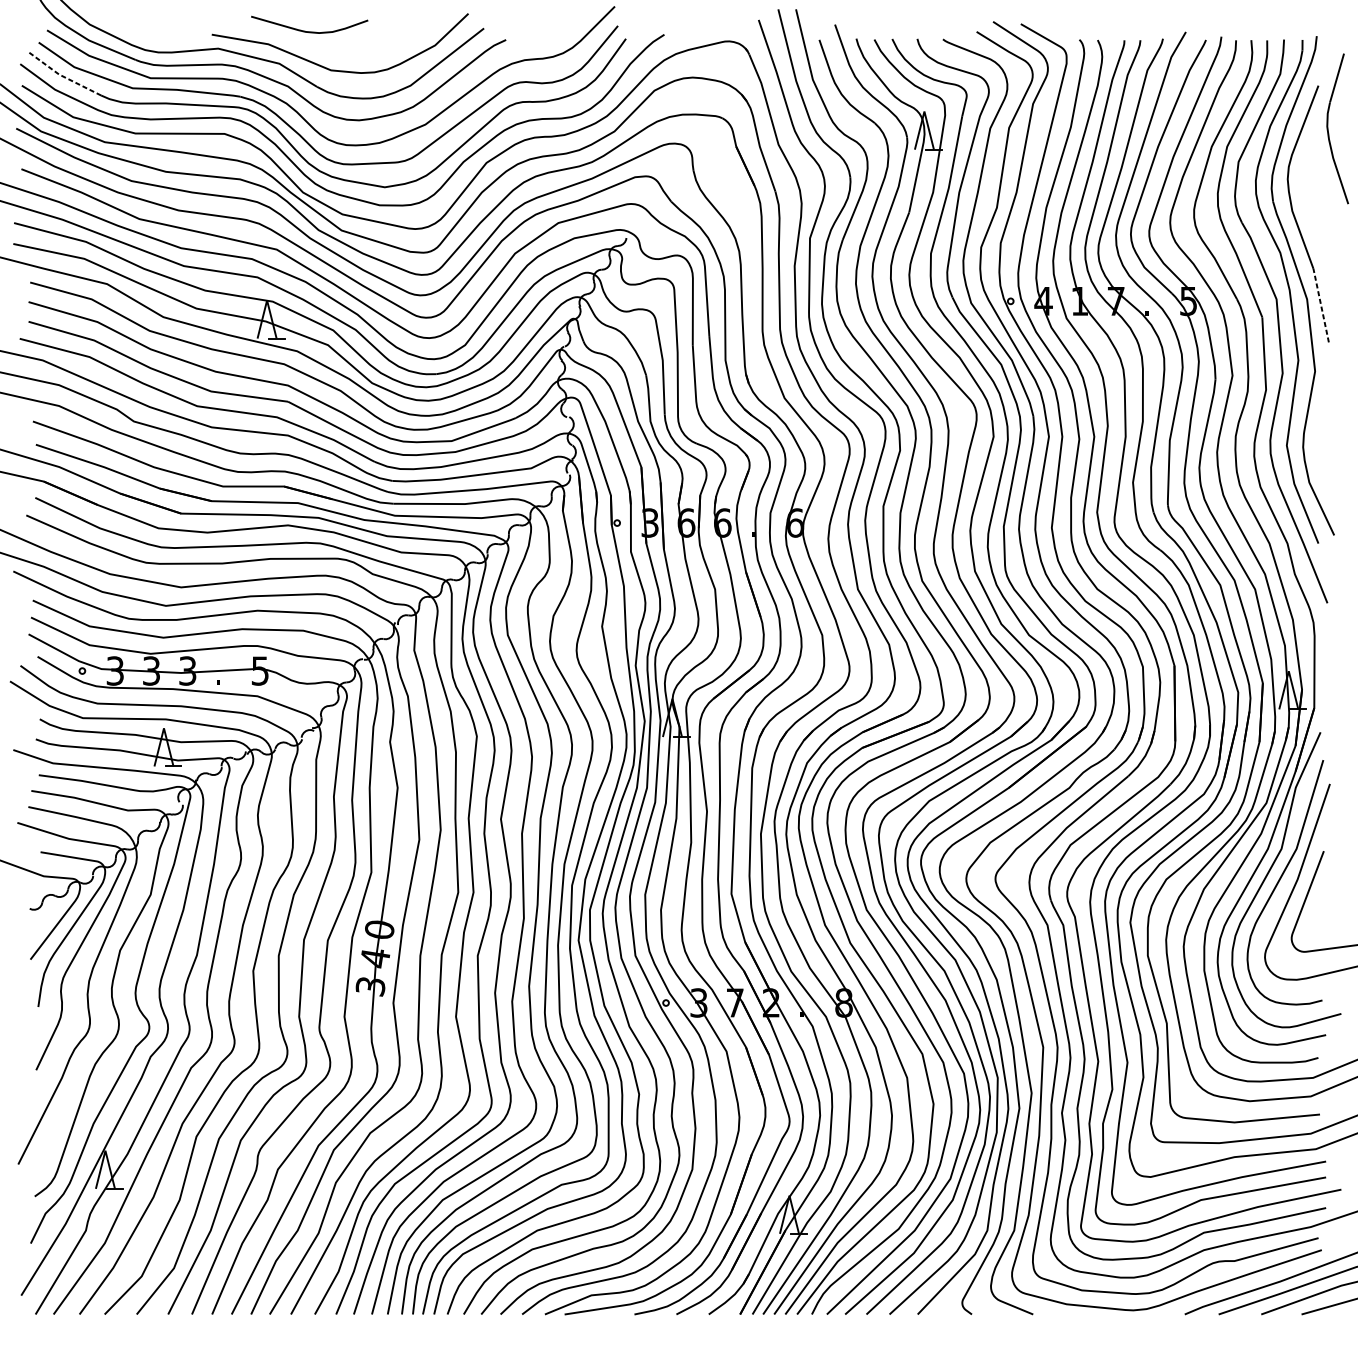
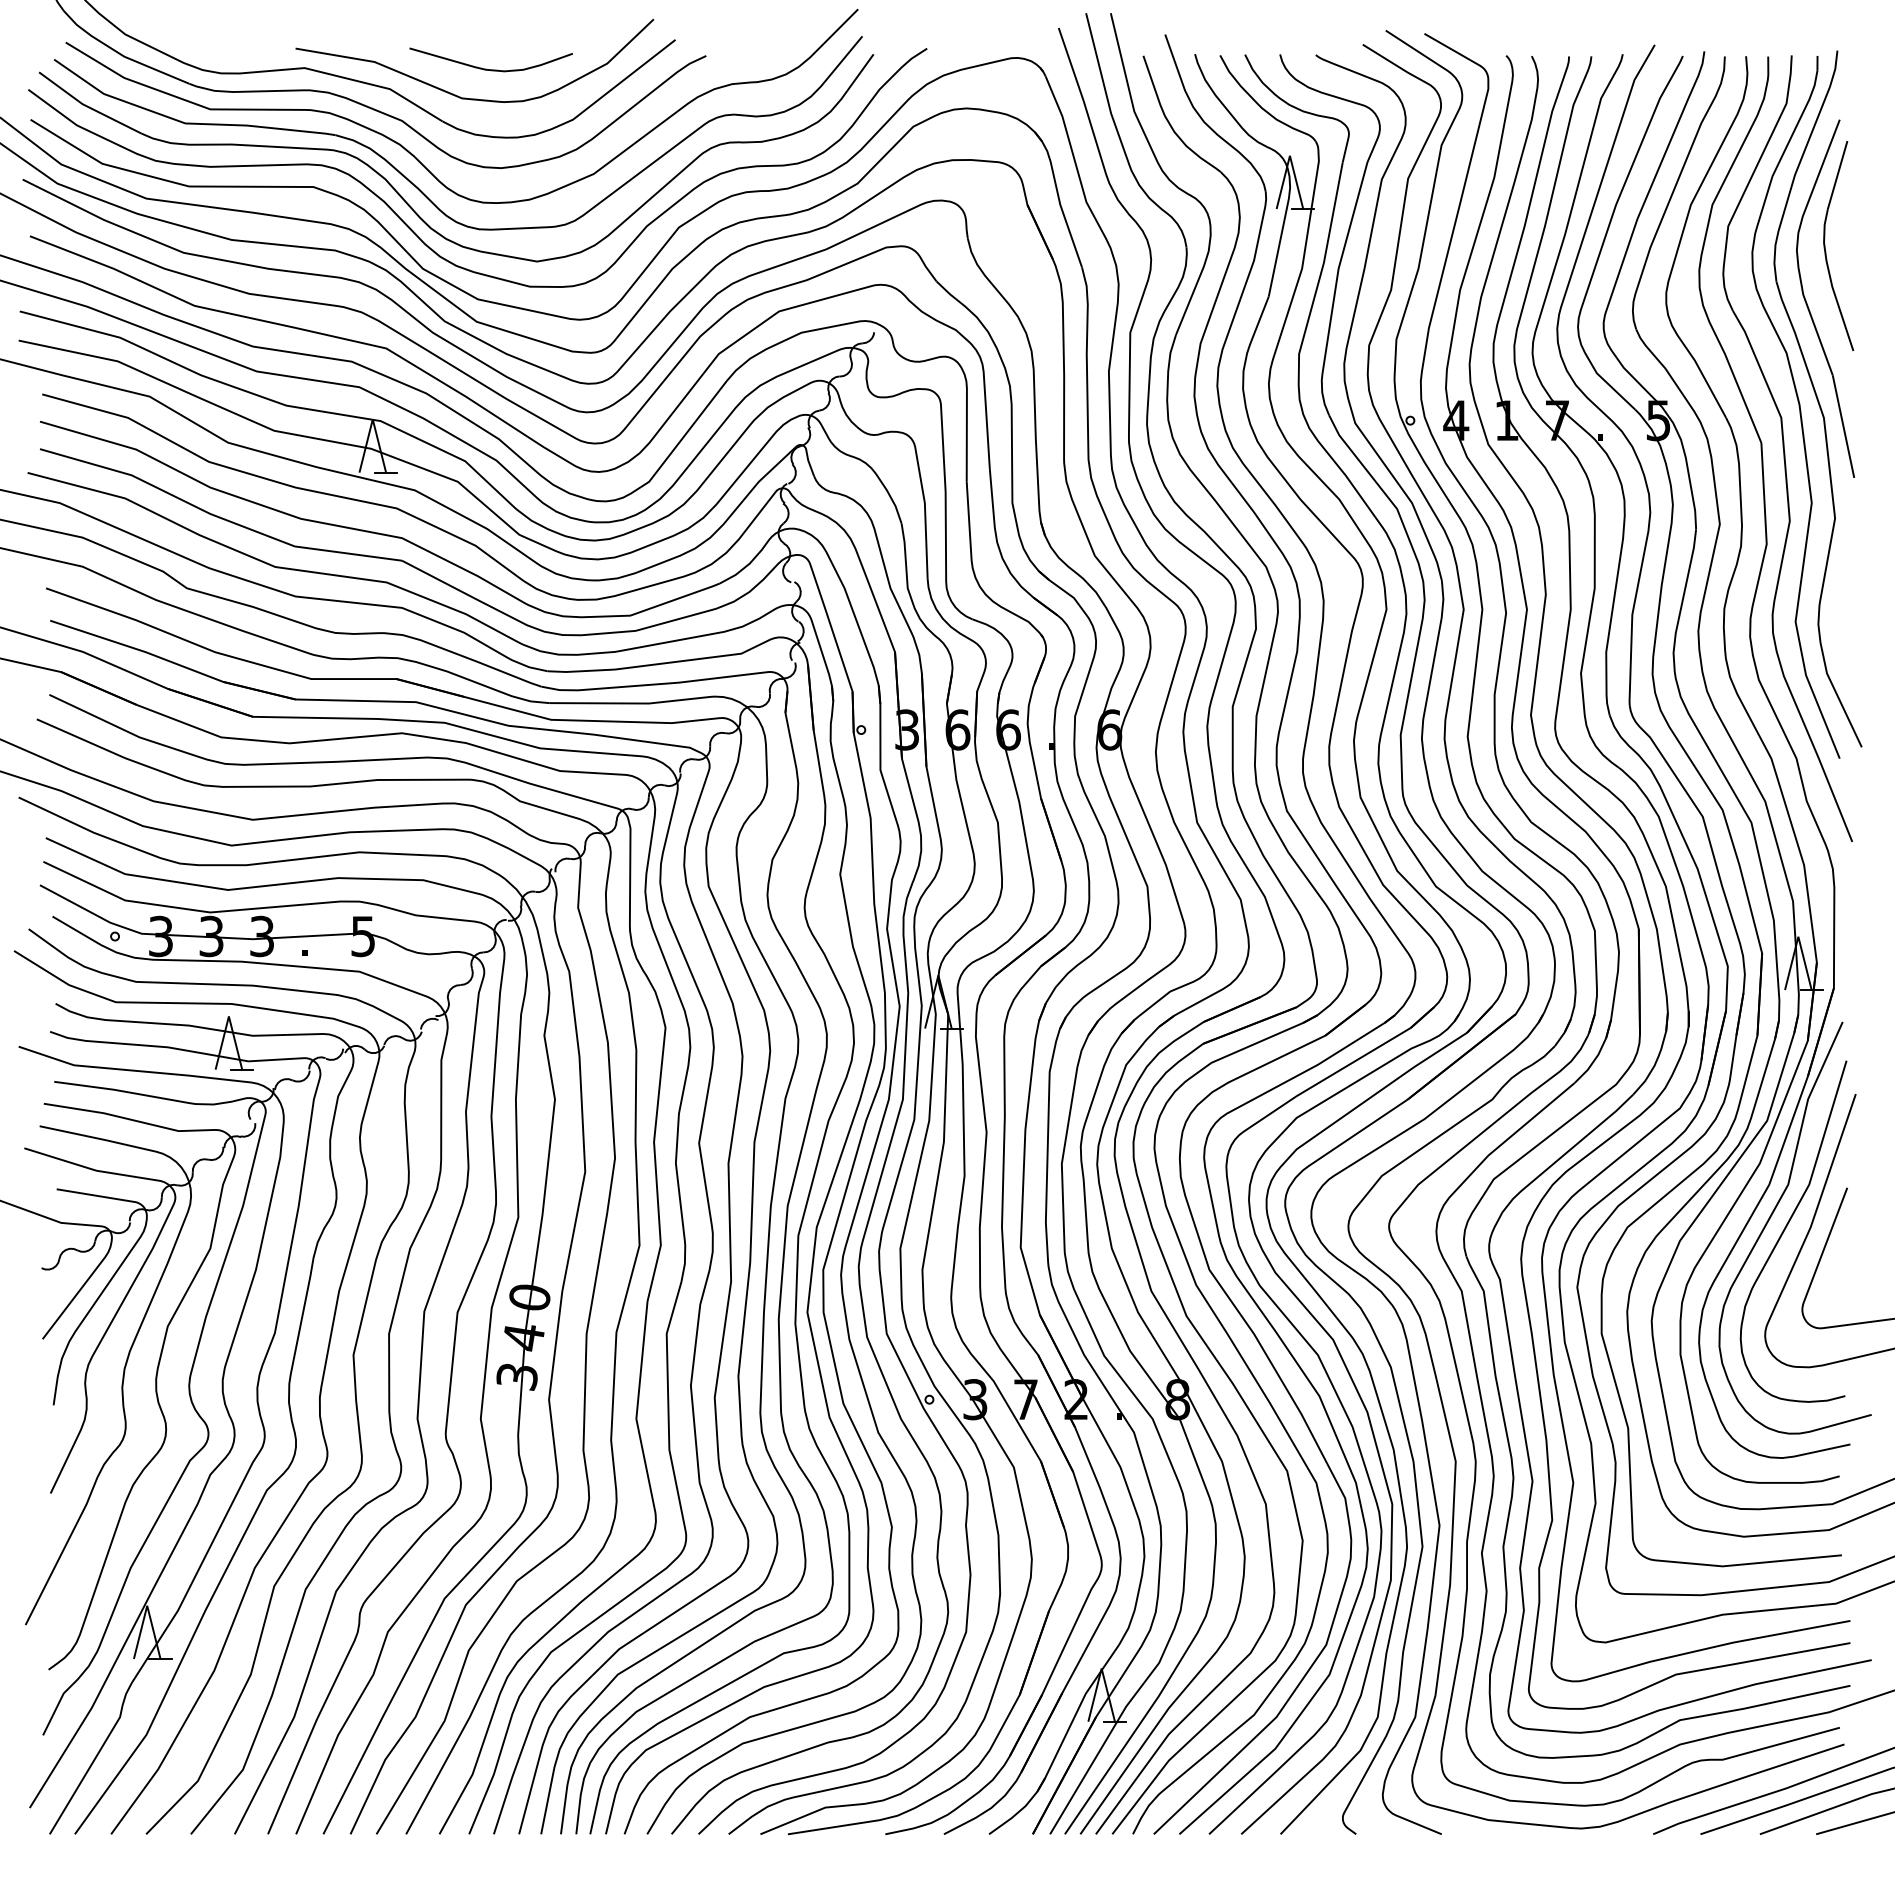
curve: (306, 31) -> (486, 68), moved
line: (62, 76) -> (87, 106), dashed -> solid
part: (1328, 129) -> (1825, 246), moved
line: (1321, 305) -> (1843, 426), dashed -> solid

